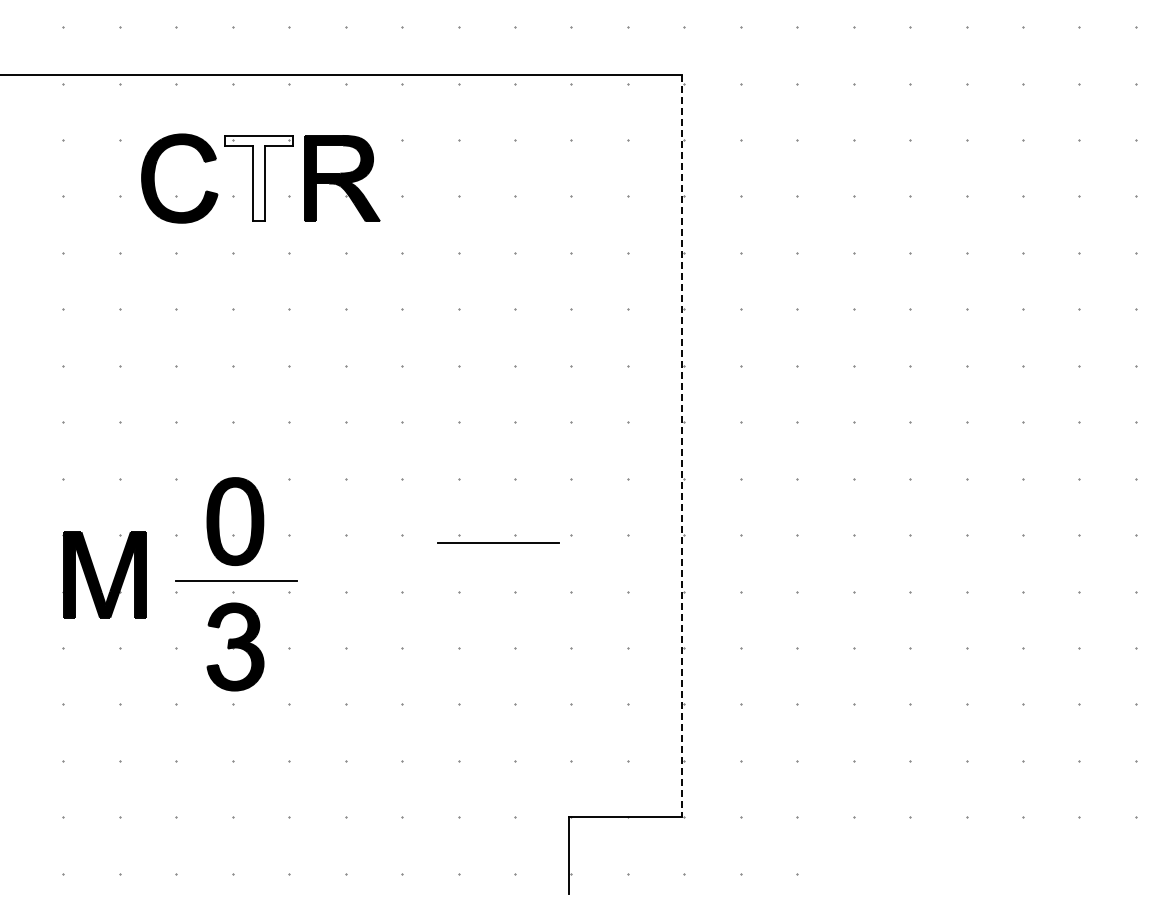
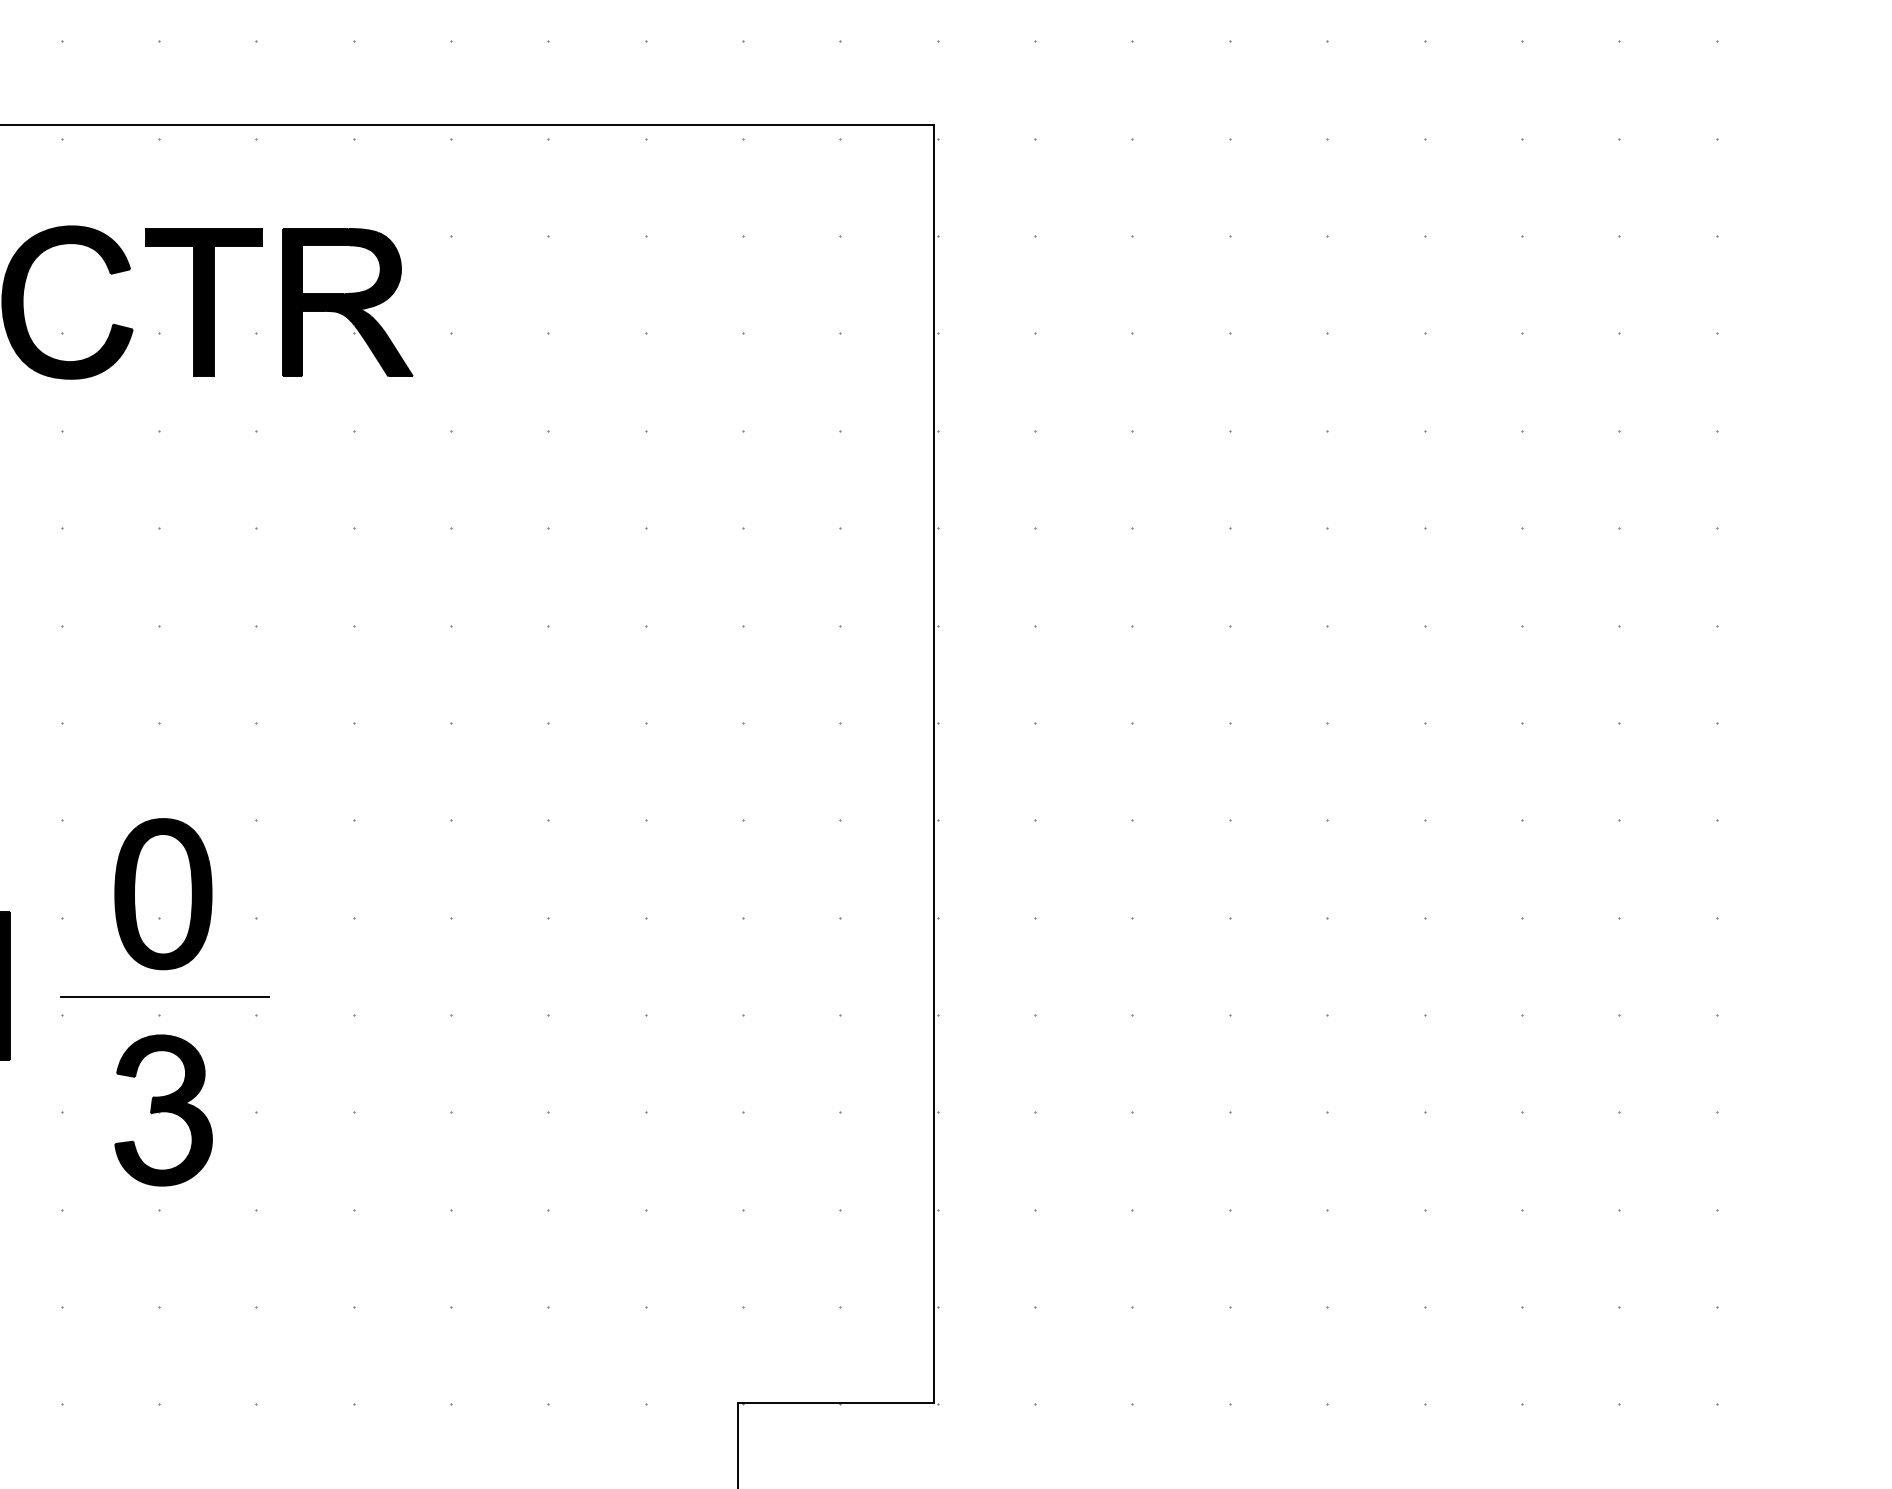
fill: (258, 178) -> (203, 302), added
line: (682, 446) -> (934, 764), dashed -> solid
line: (498, 542) -> (617, 930), removed

